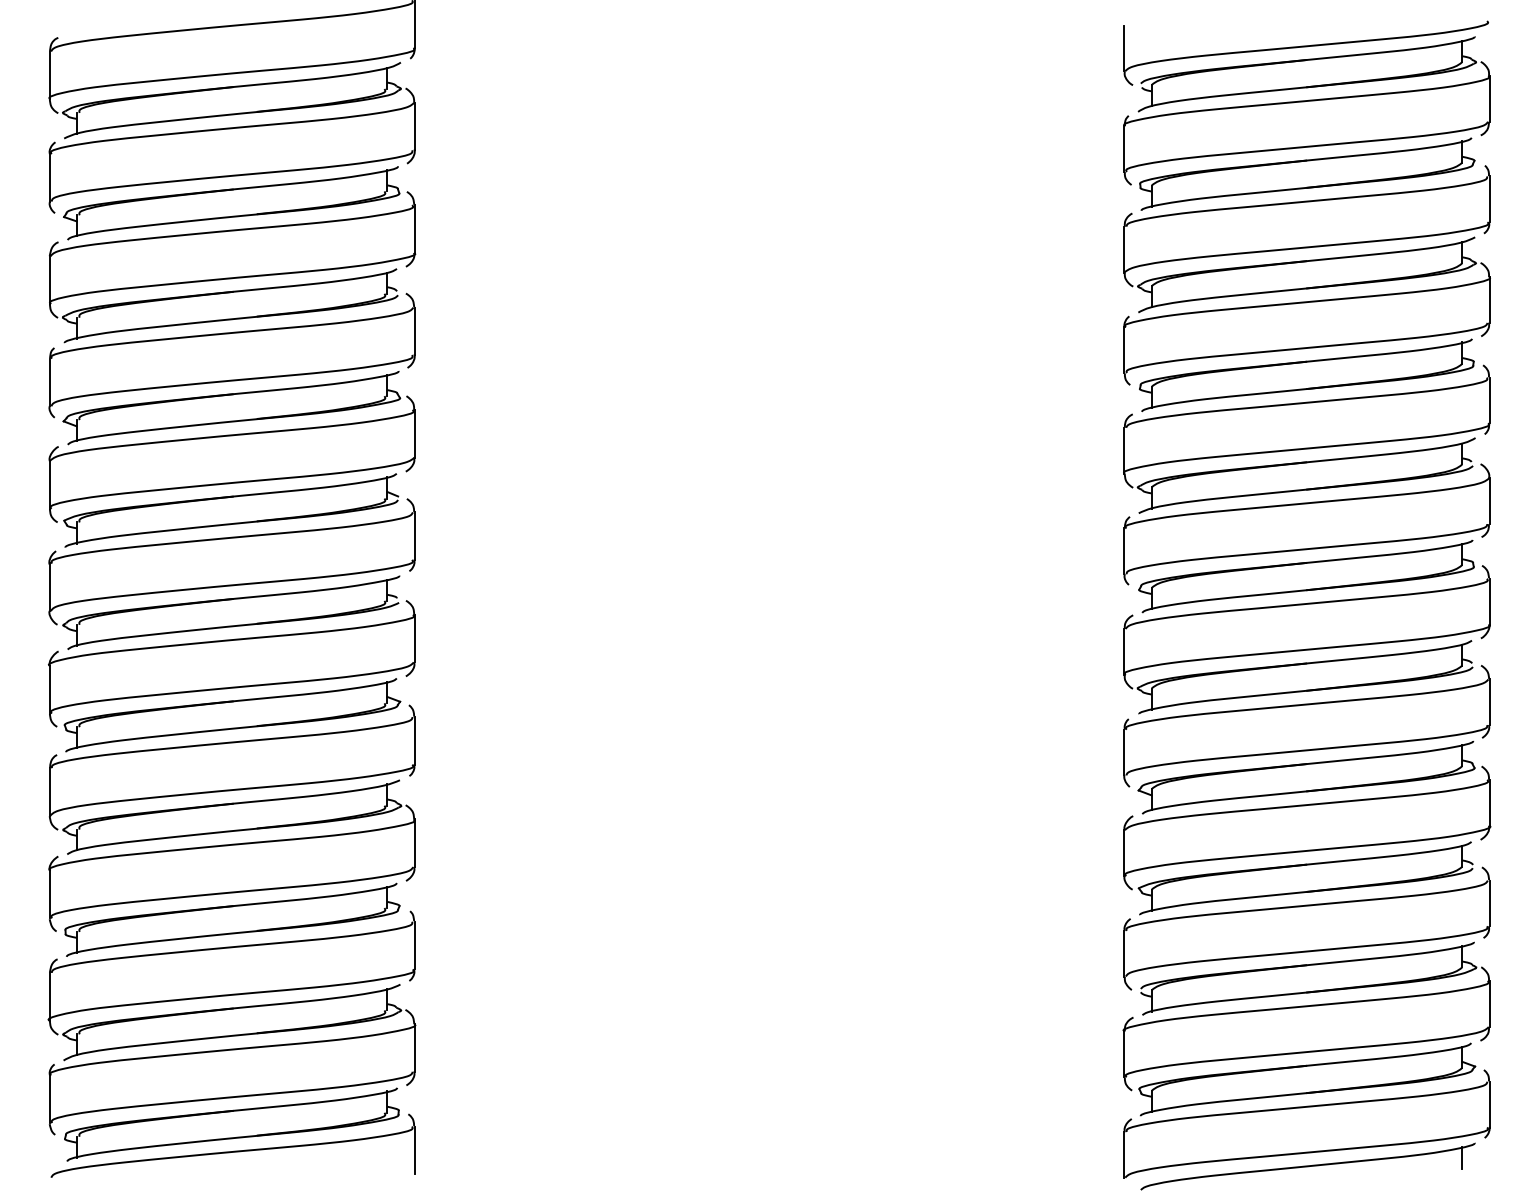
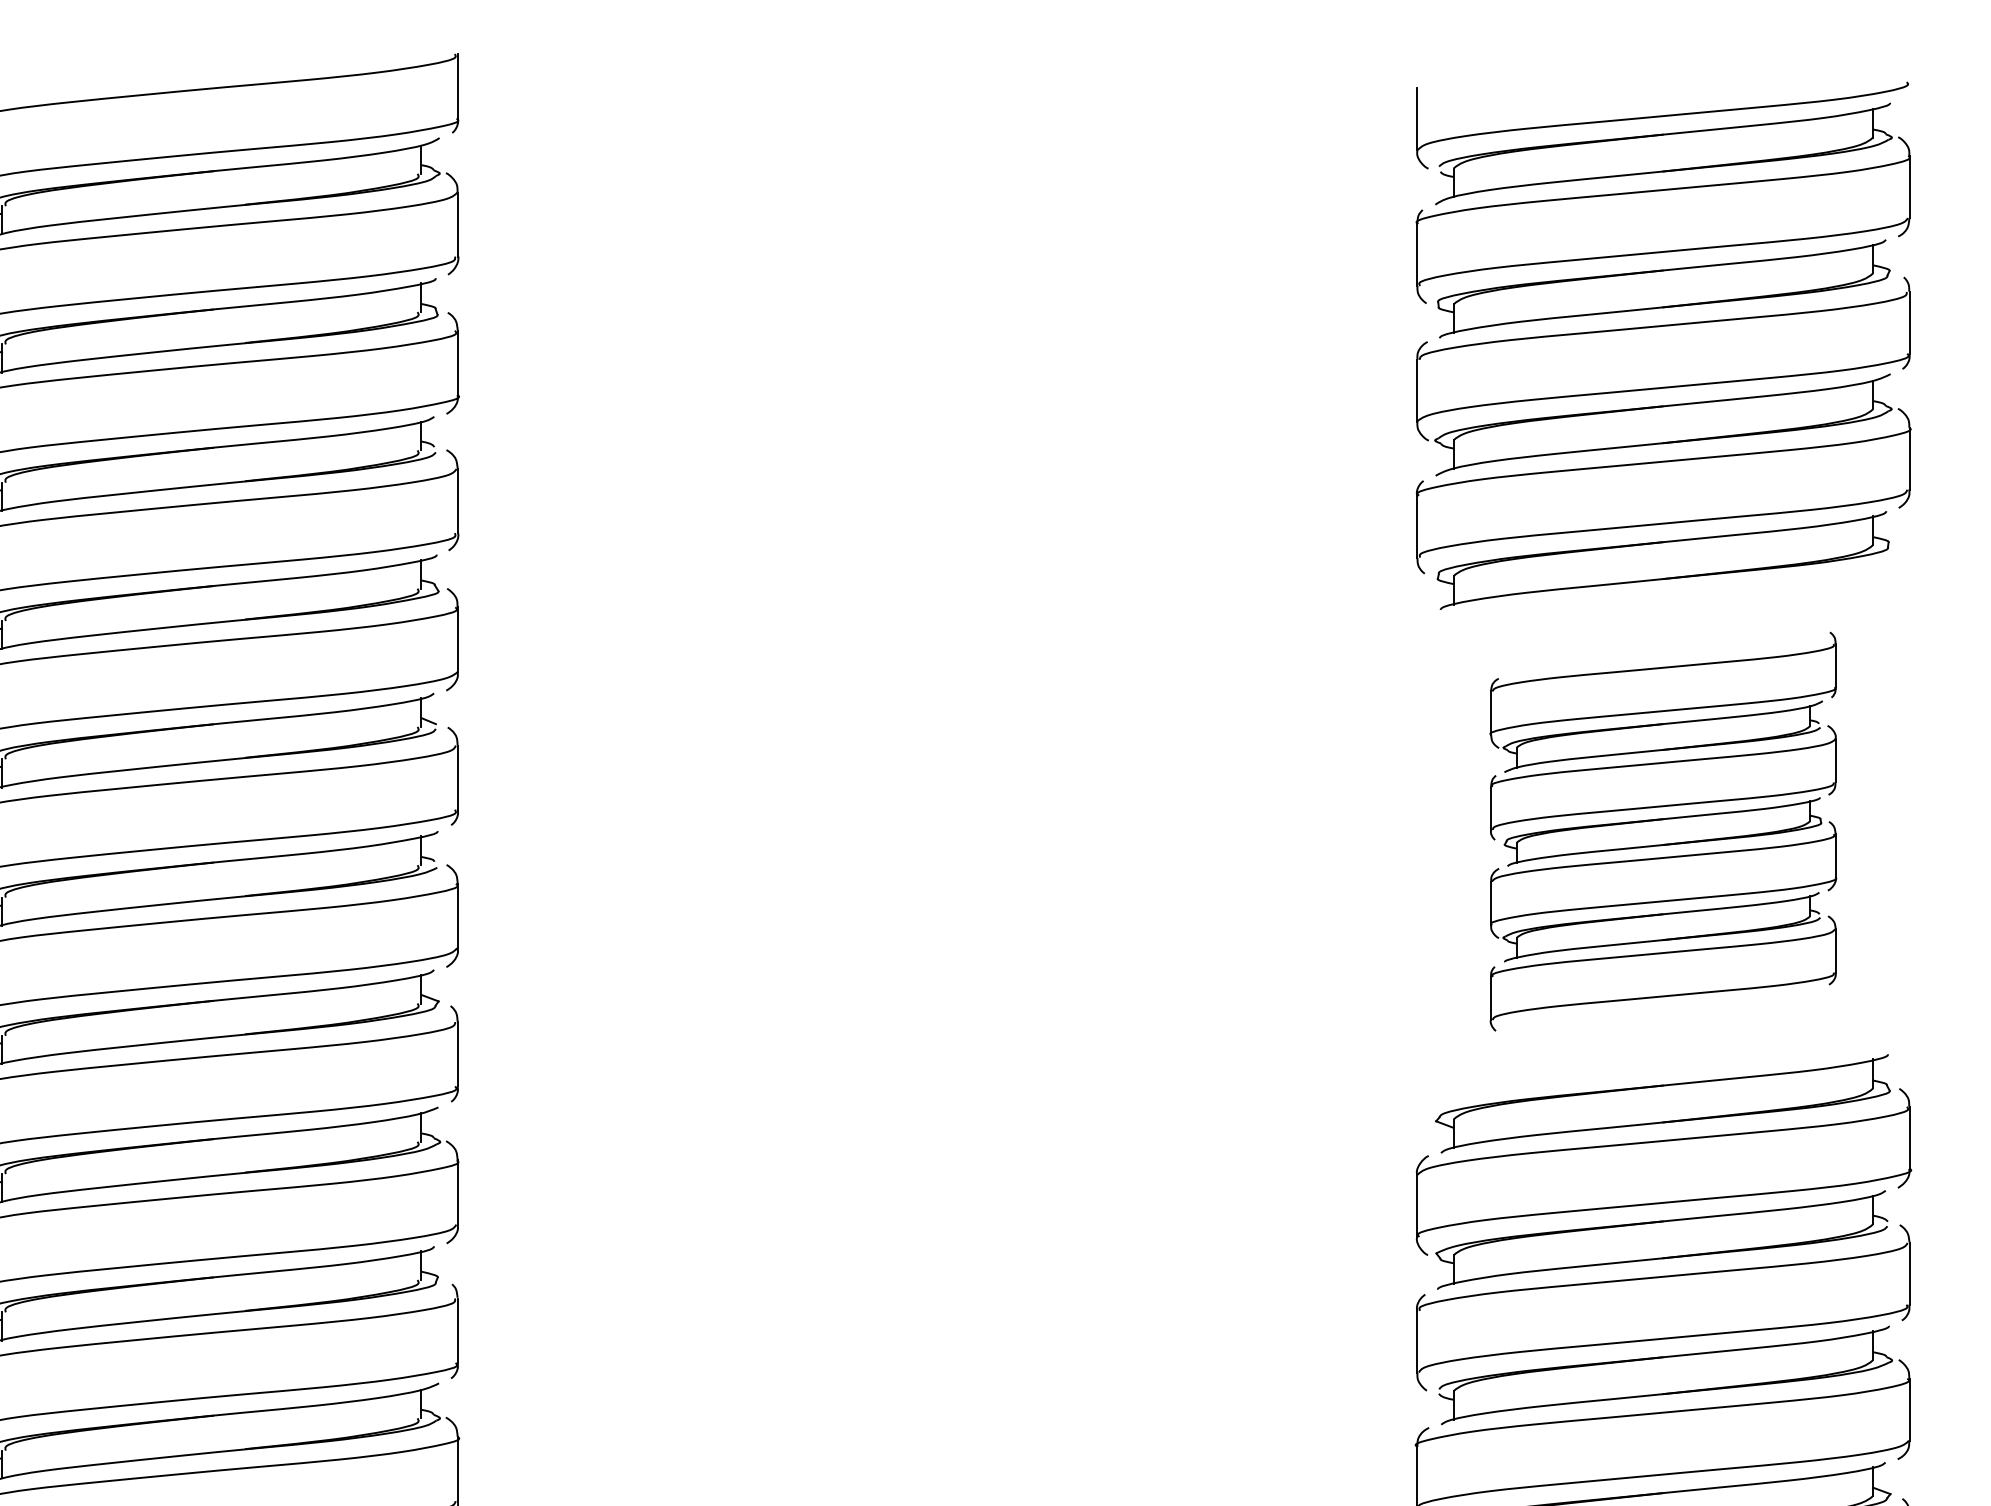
part: (1306, 575) -> (1662, 830), size x0.7

